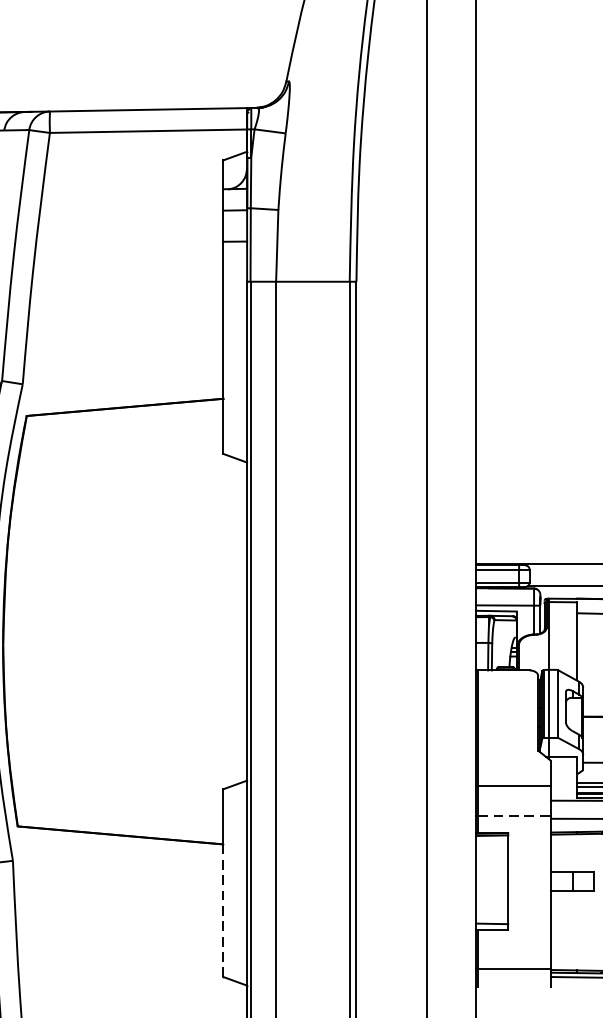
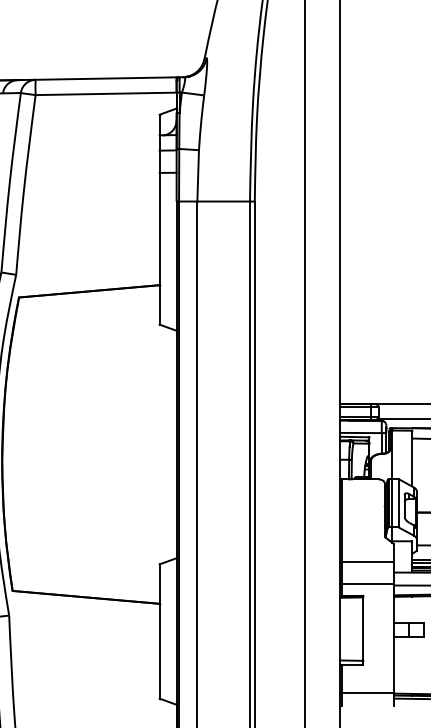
line: (515, 815) -> (368, 583), dashed -> solid
line: (223, 911) -> (159, 651), dashed -> solid

